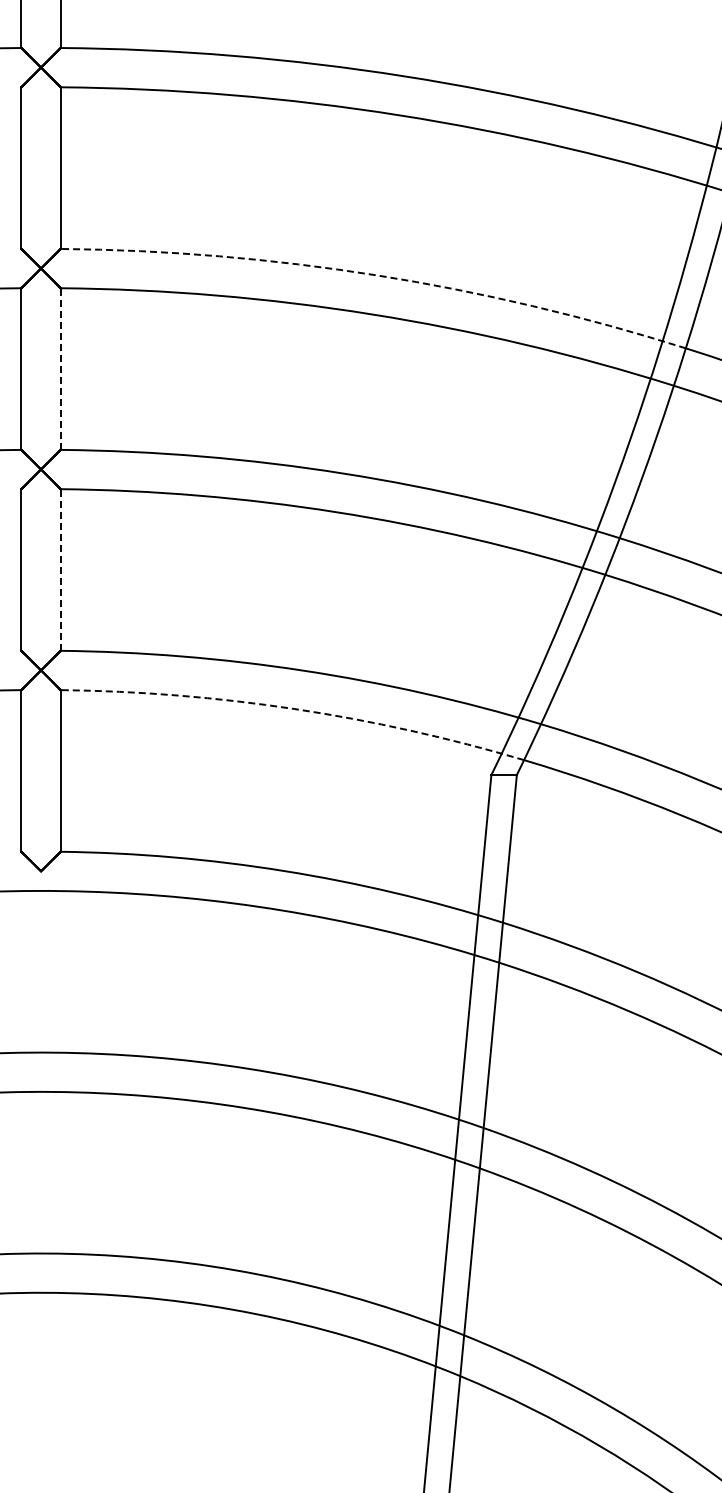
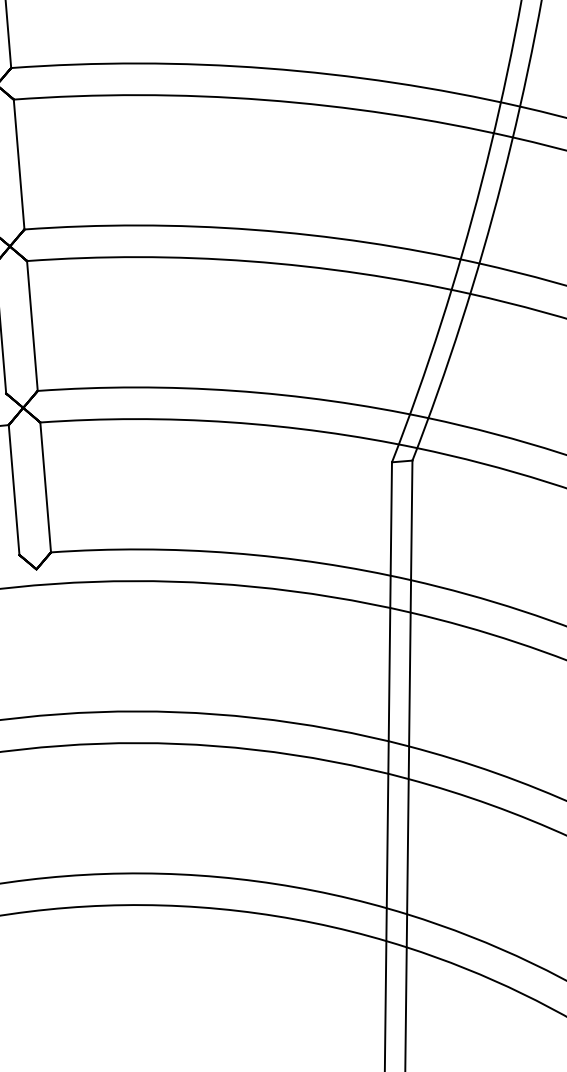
arc: (377, 275) -> (267, 68), dashed -> solid
line: (60, 369) -> (18, 164), dashed -> solid
line: (60, 570) -> (32, 326), dashed -> solid
arc: (294, 709) -> (229, 422), dashed -> solid

